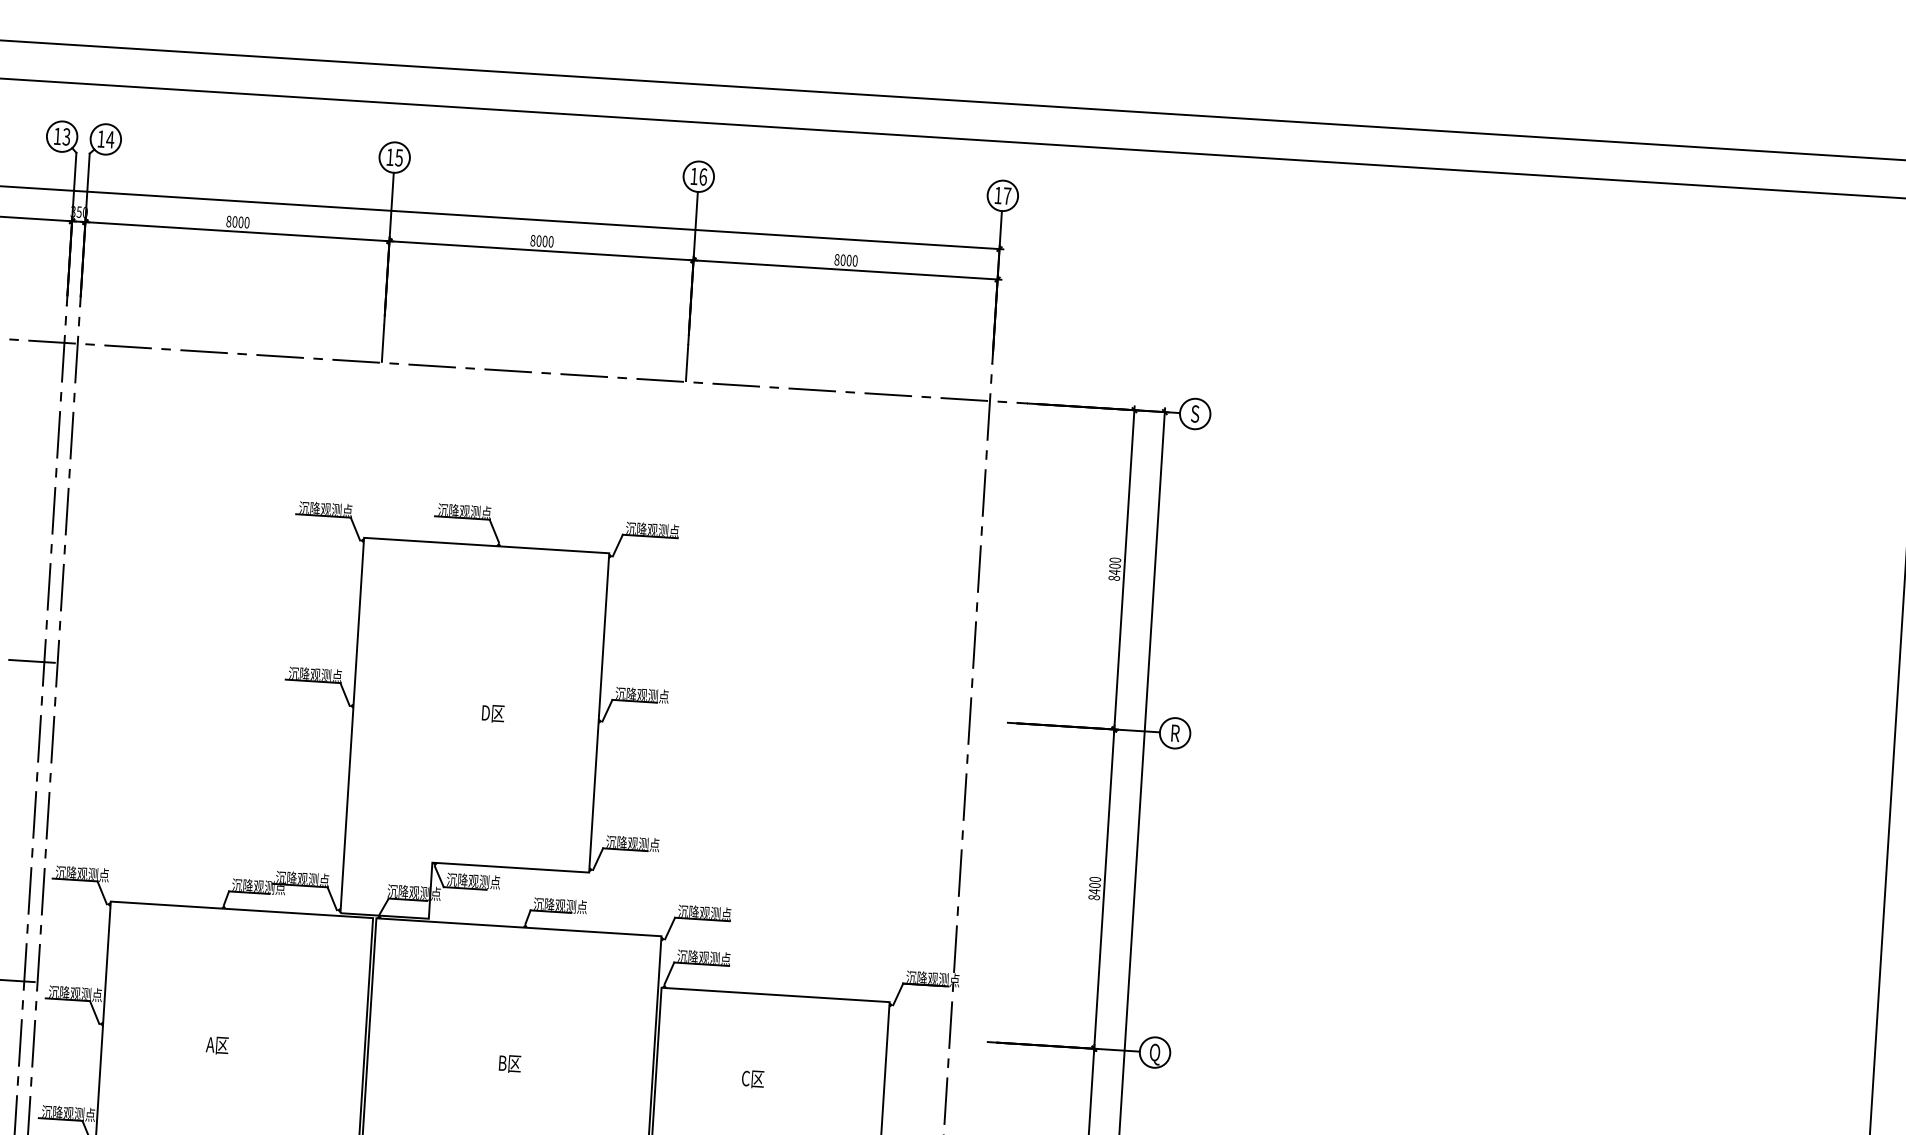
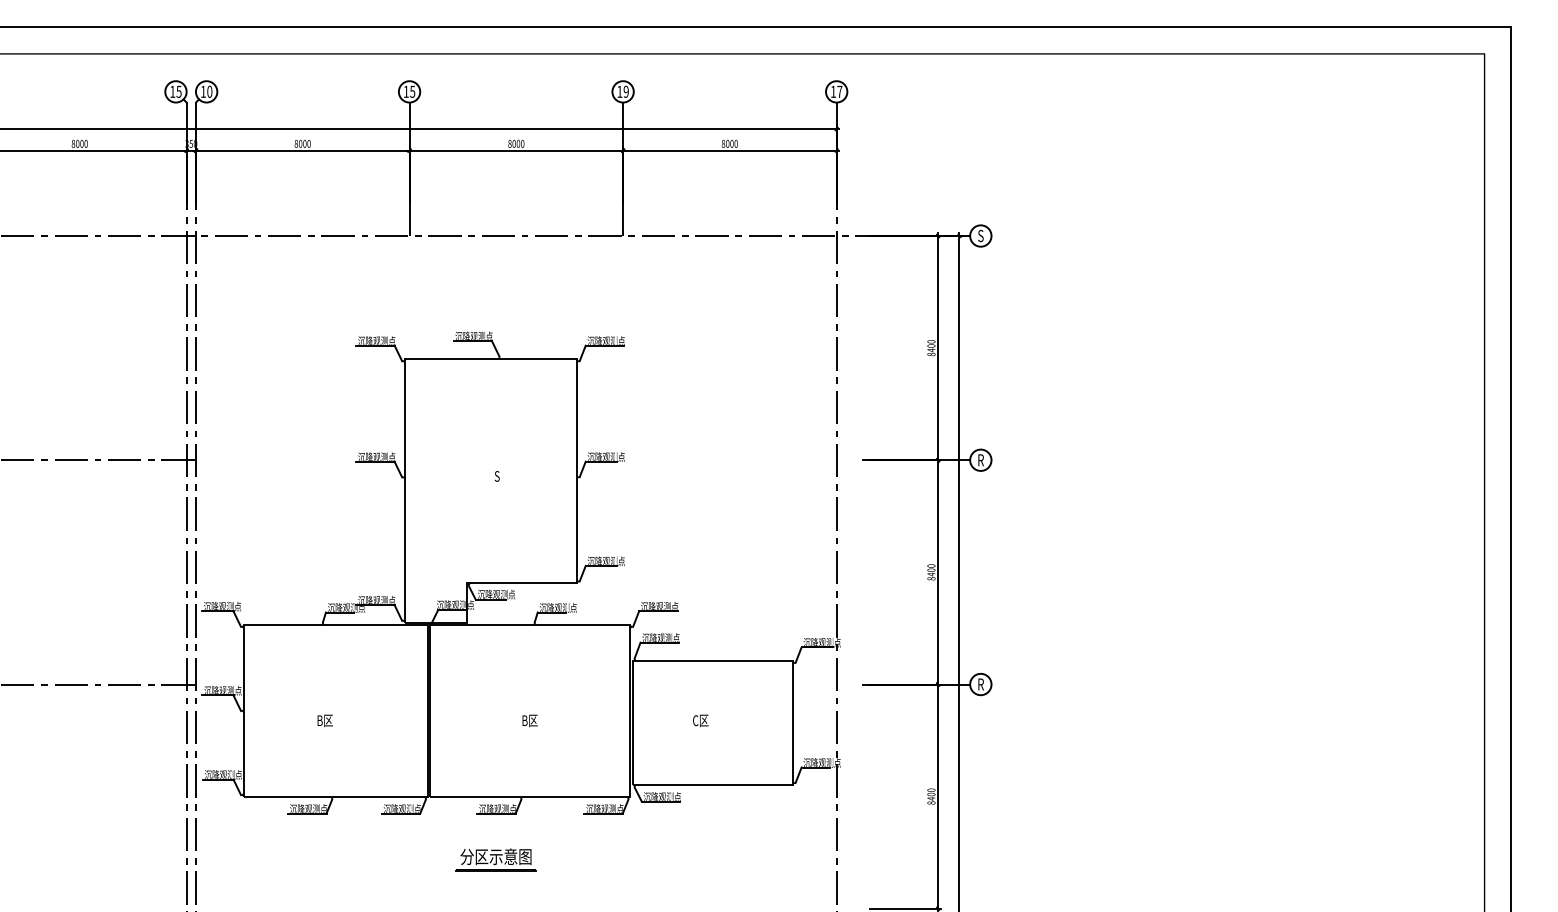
text: (65, 136) -> (178, 91), 13 -> 15
text: (109, 139) -> (209, 91), 14 -> 10
text: (702, 176) -> (625, 91), 16 -> 19
text: (492, 713) -> (502, 476), D区 -> S
text: (217, 1045) -> (324, 720), A区 -> B区
text: (1154, 1053) -> (980, 685), Q -> R

